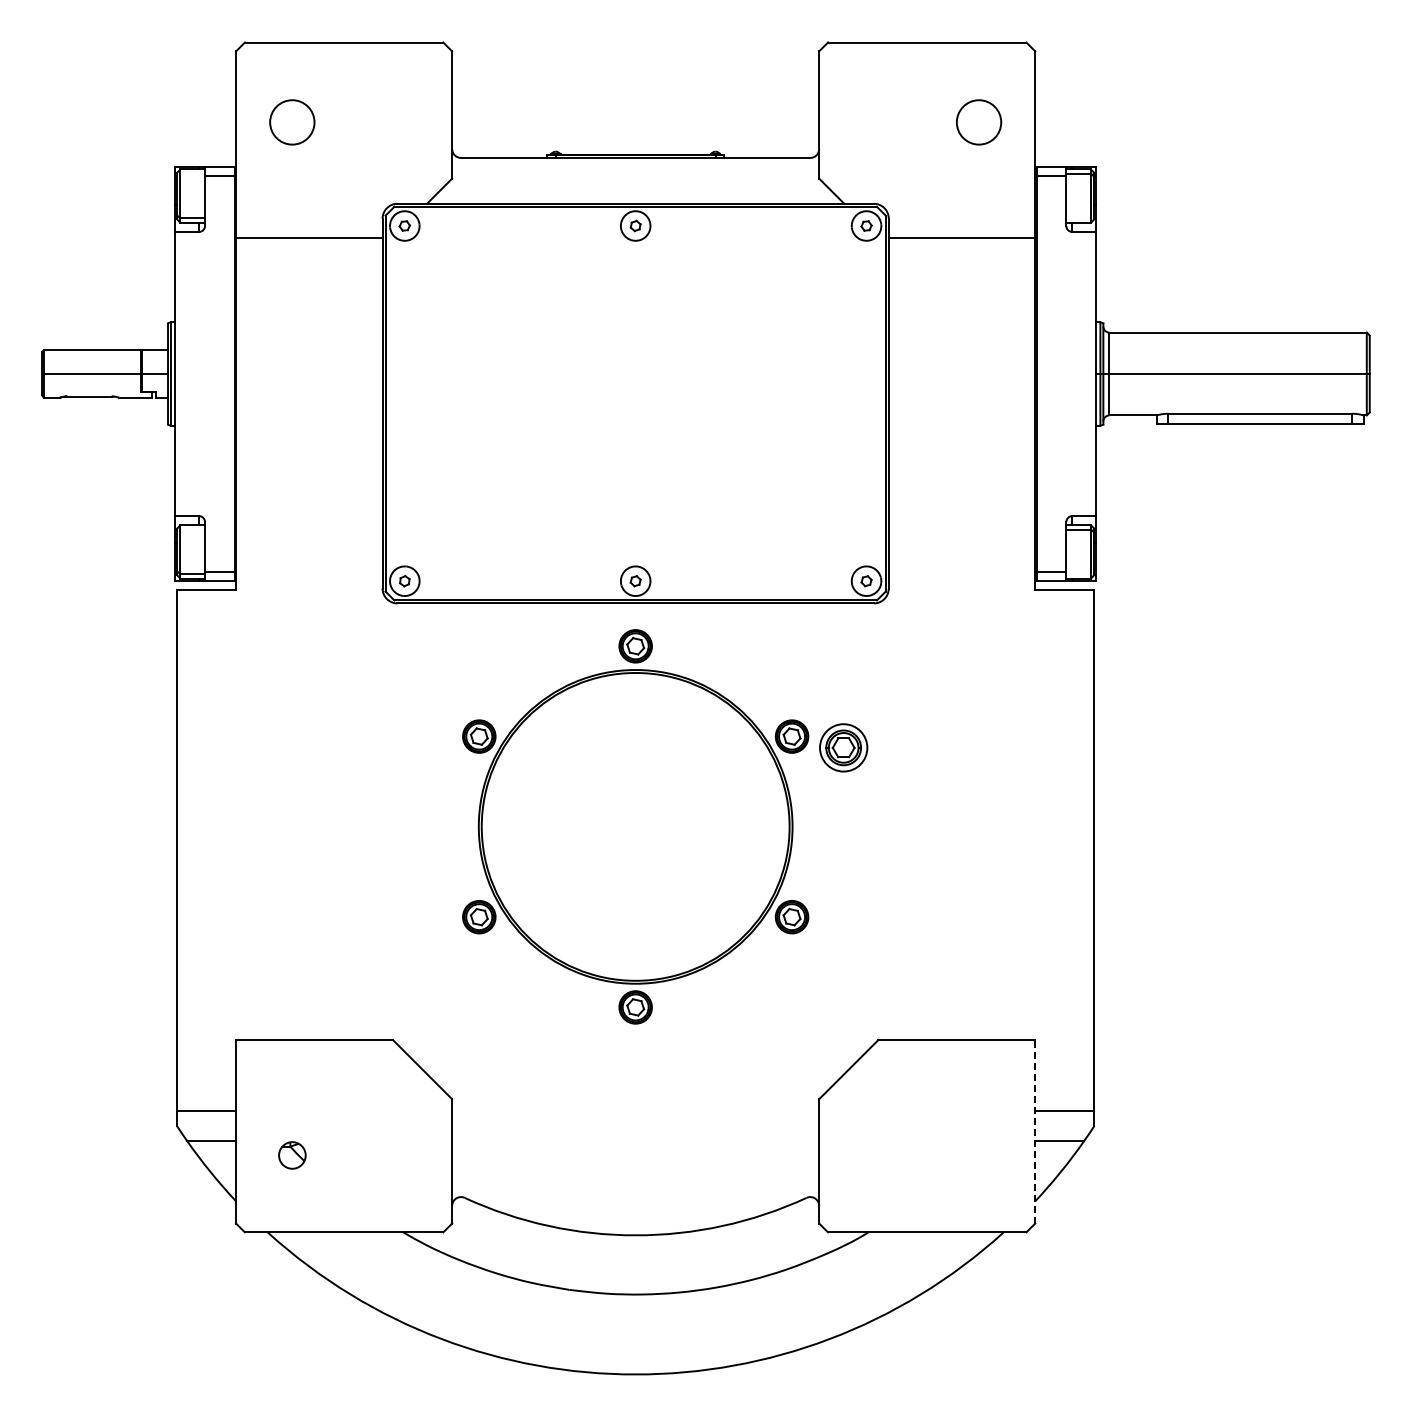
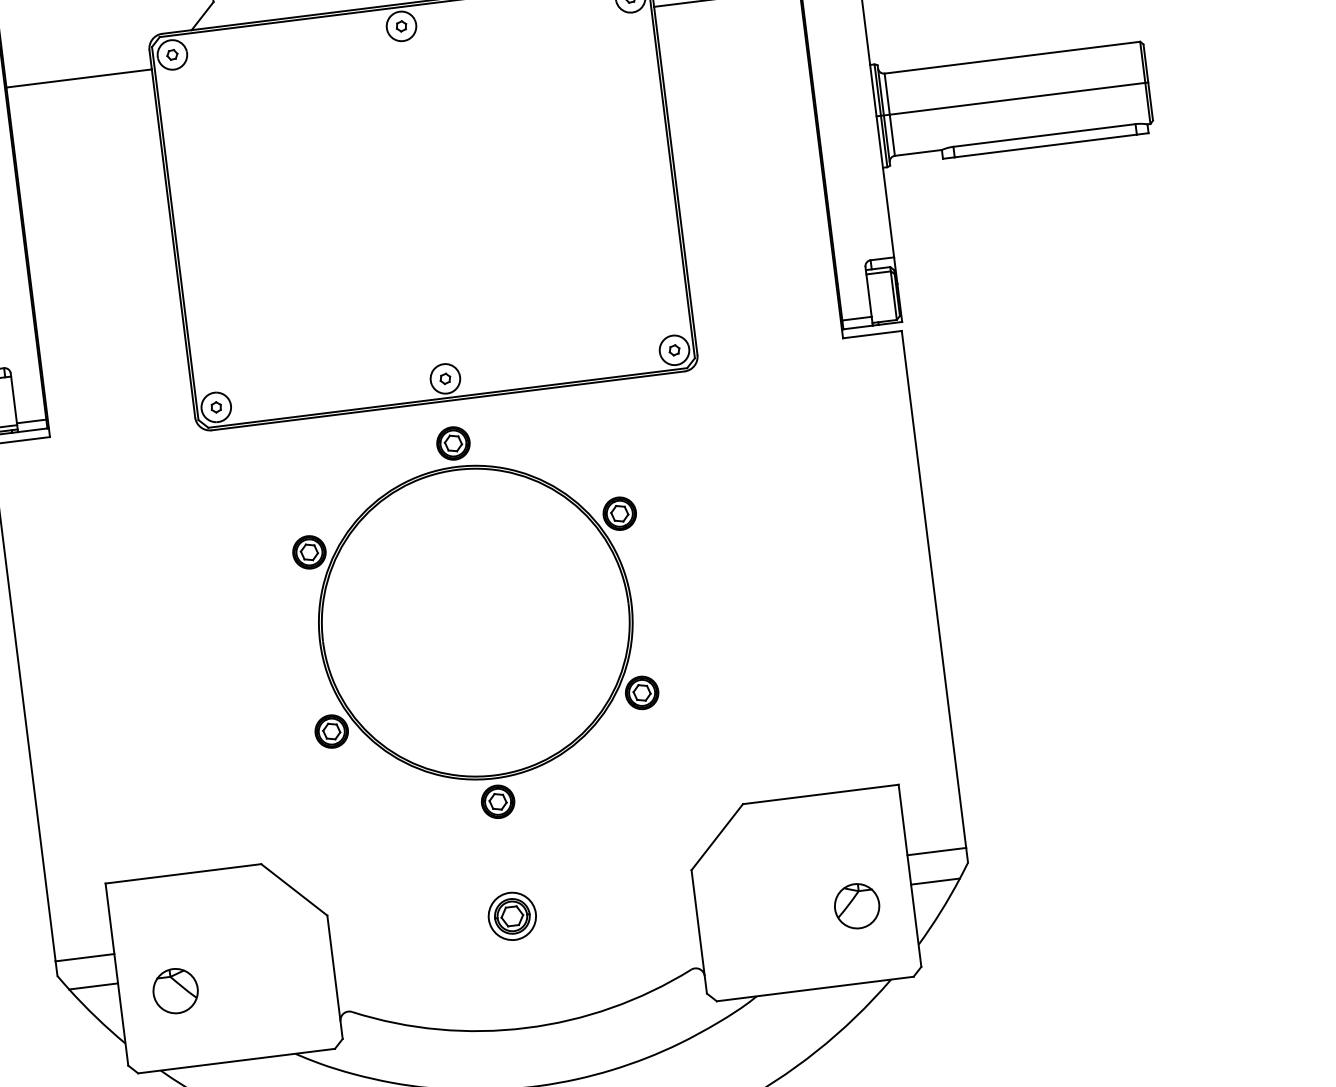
part: (843, 747) -> (512, 916), moved
line: (1035, 1131) -> (910, 875), dashed -> solid
part: (292, 1155) -> (175, 991), size x1.67
part: (979, 1155) -> (857, 906), added

